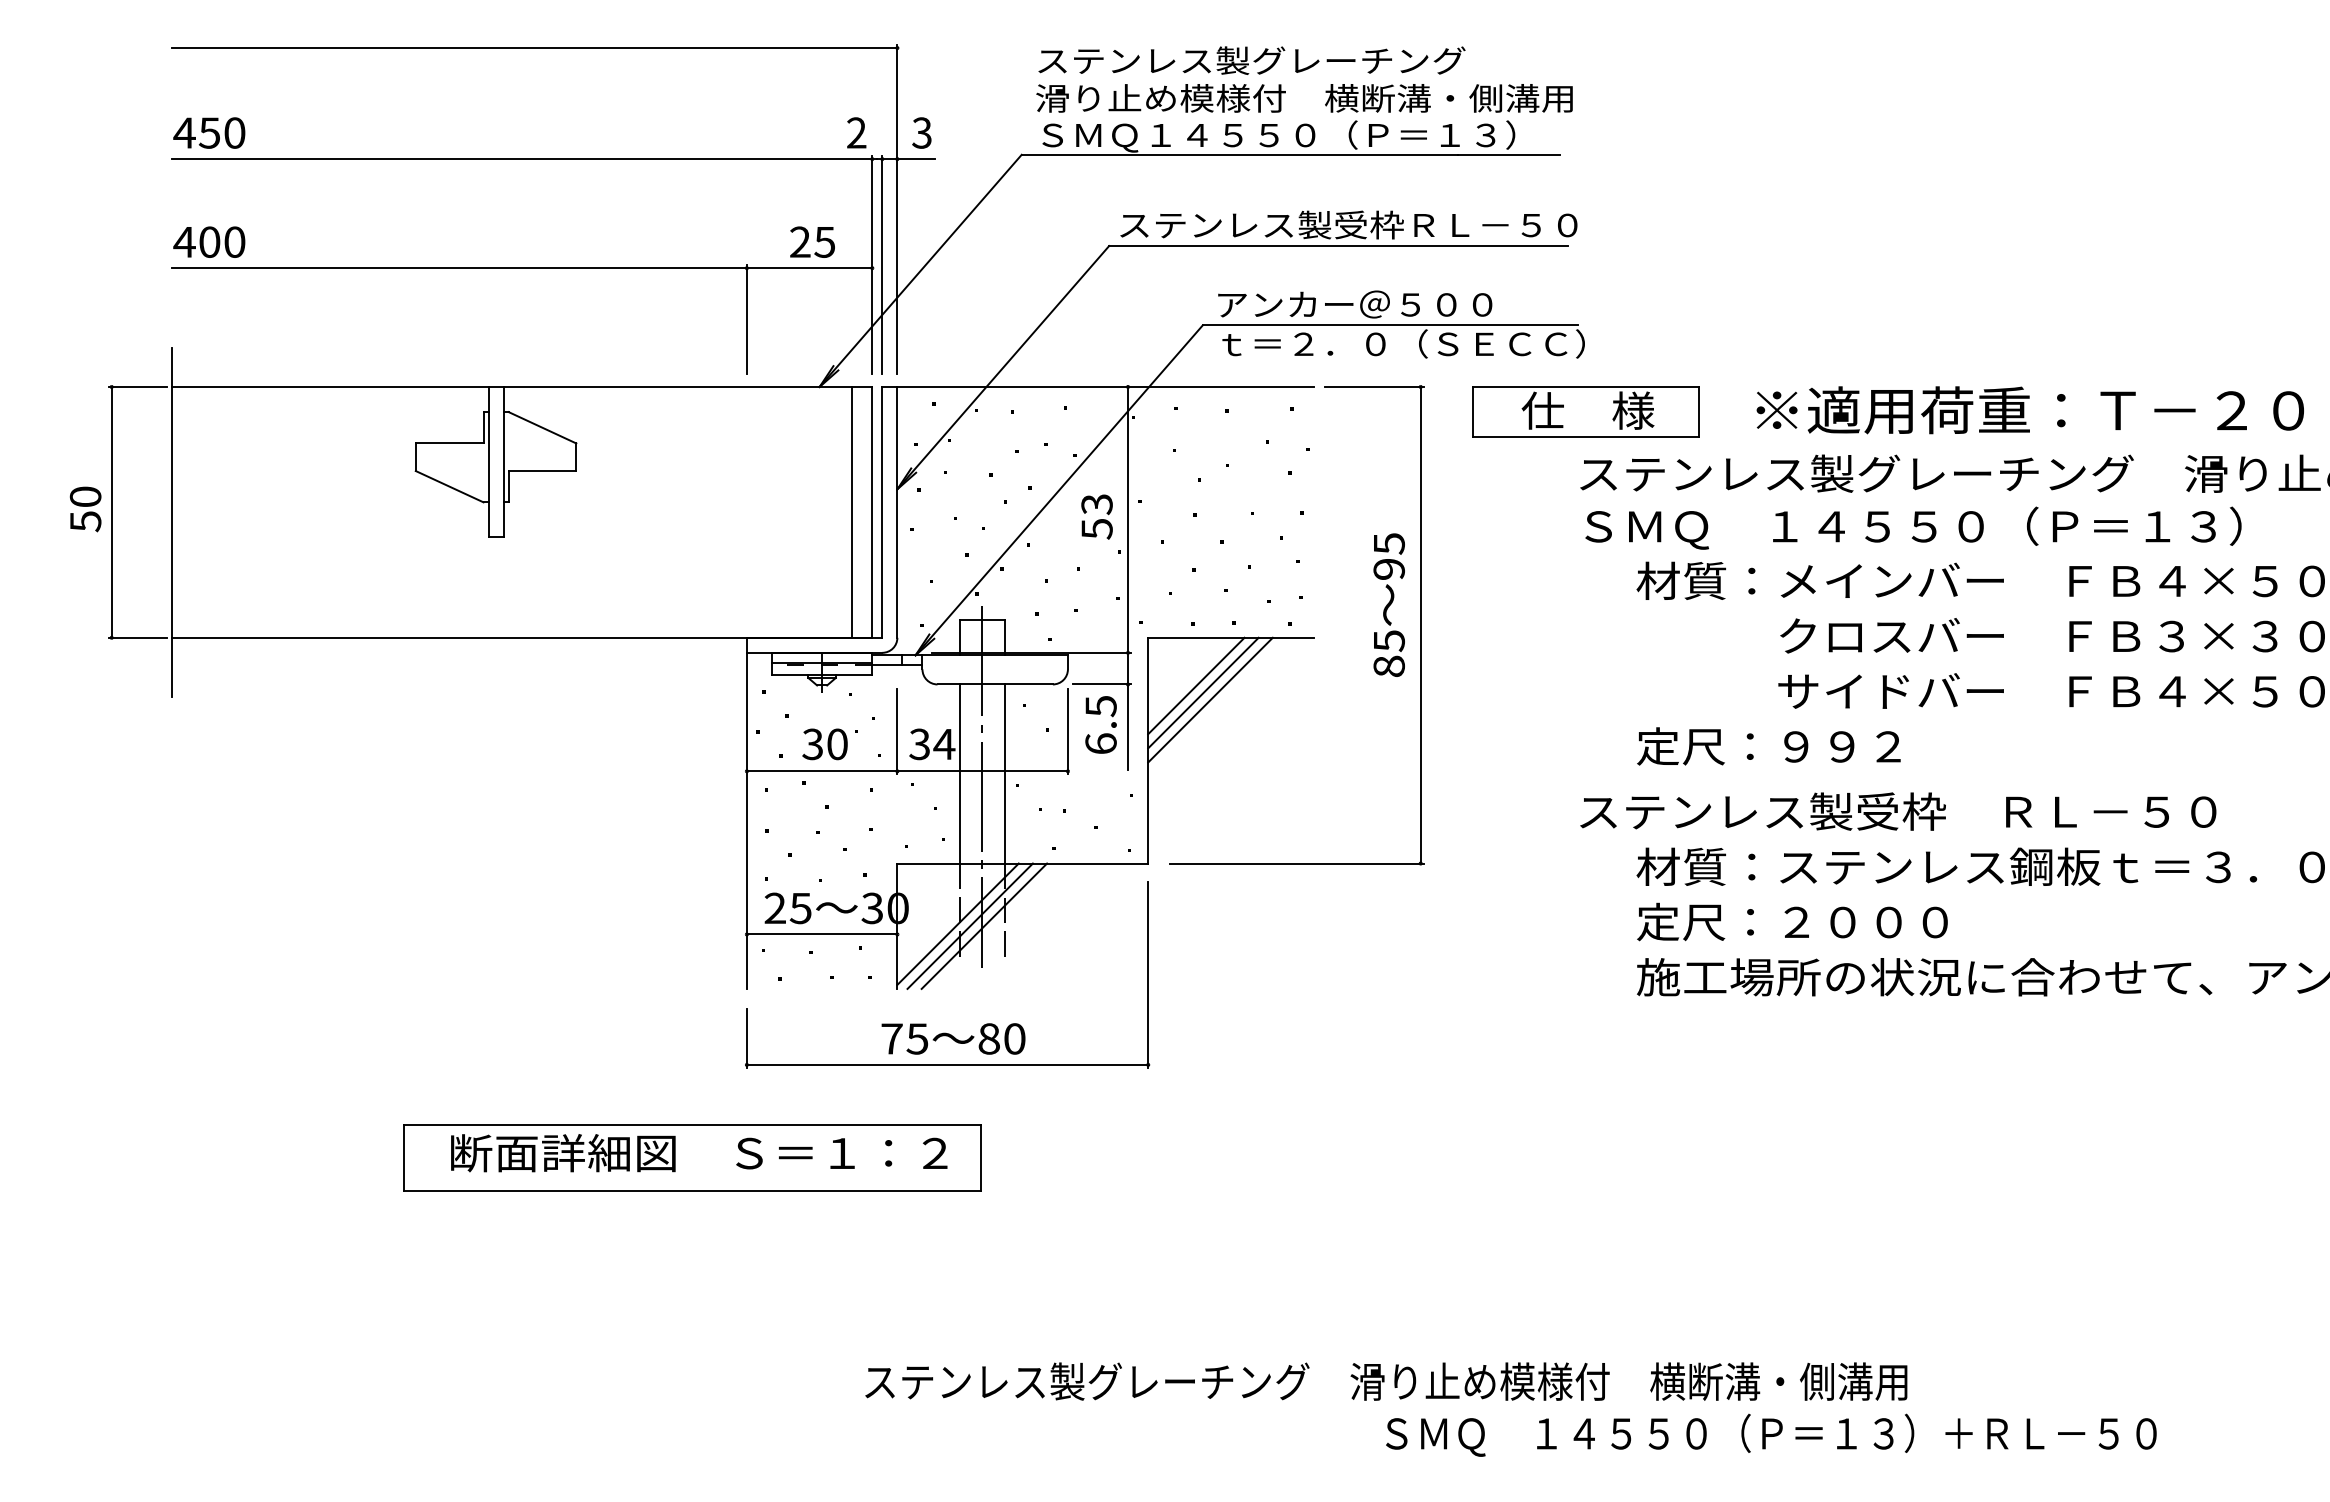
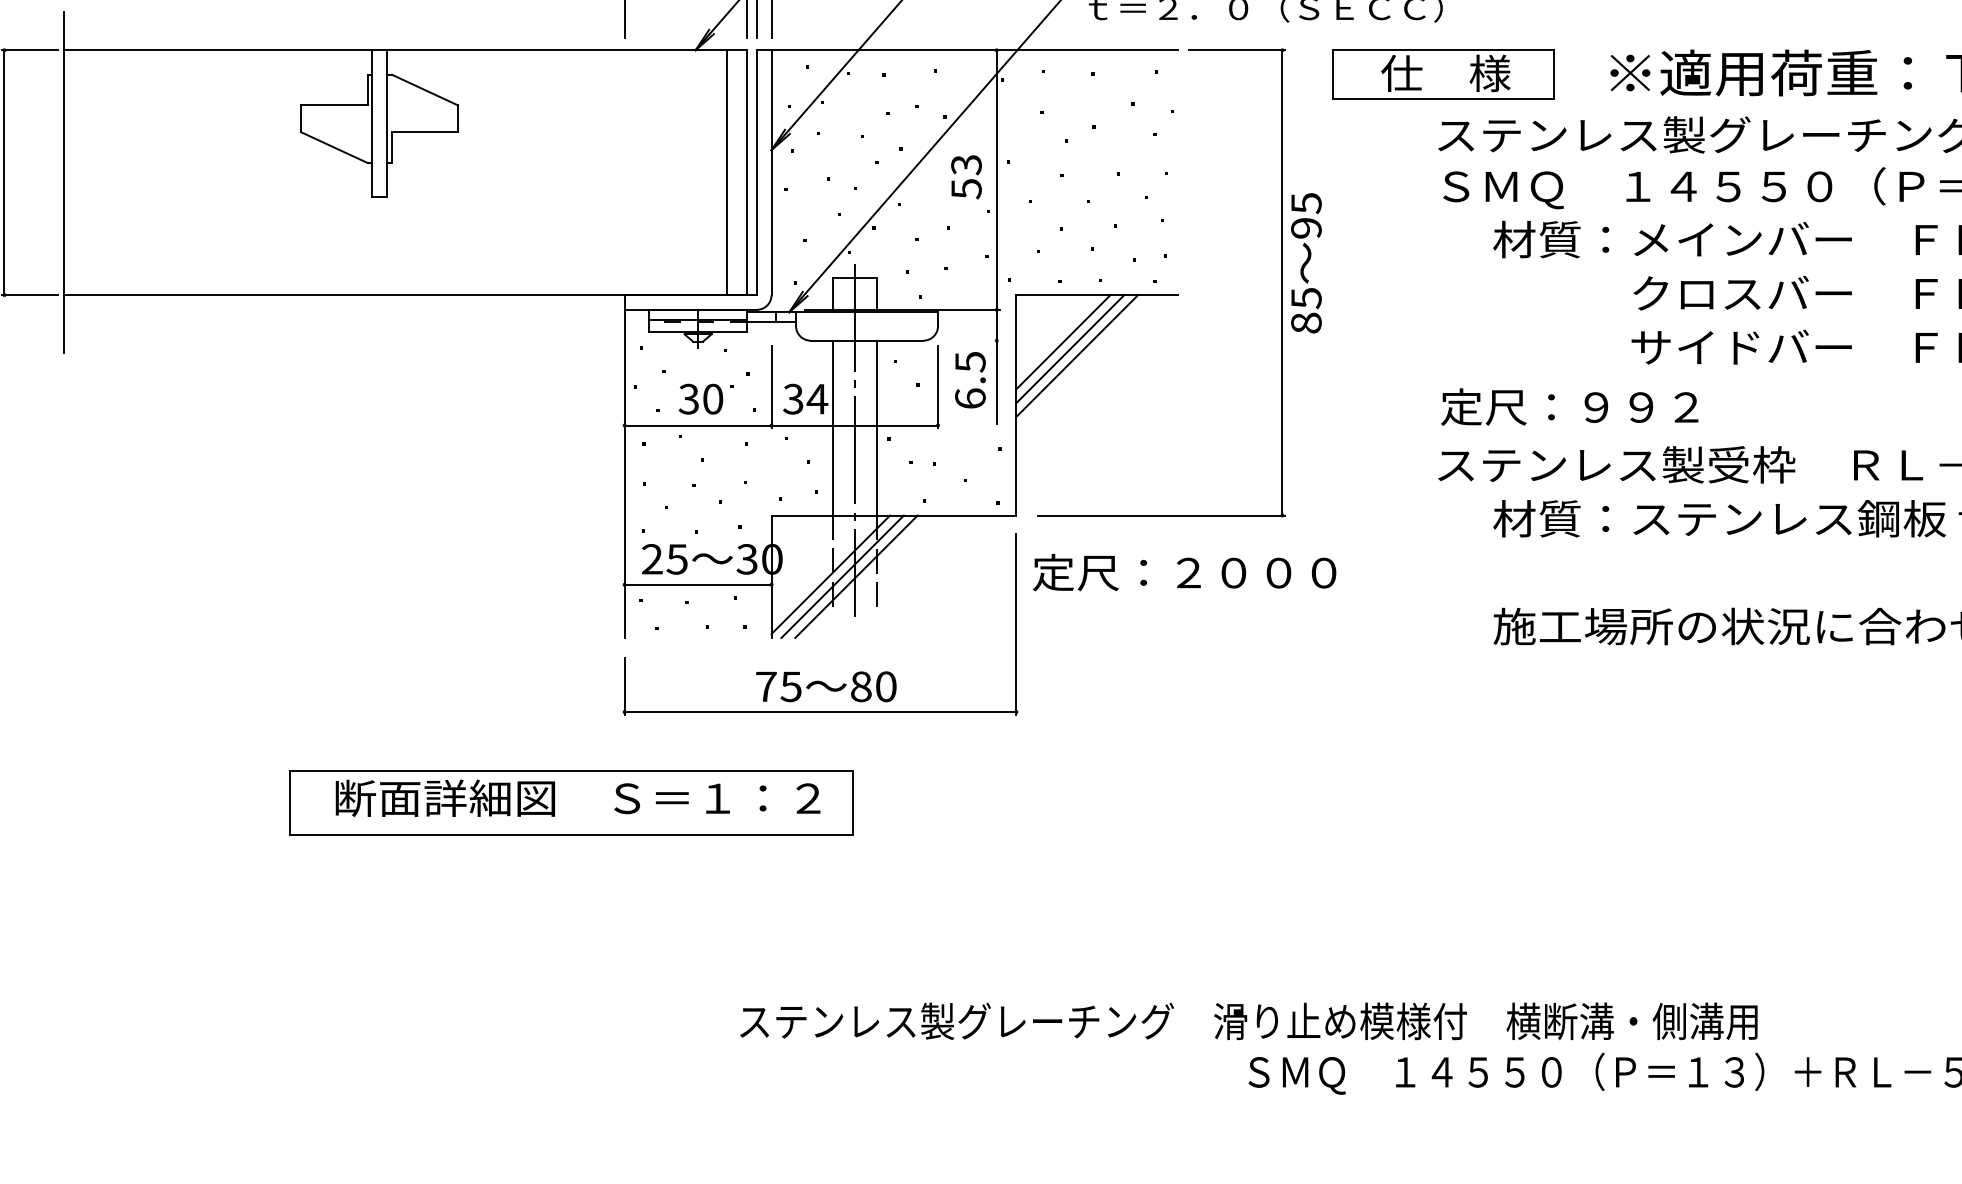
text: (1388, 604) -> (1305, 262), moved
line: (1101, 684) -> (970, 340), removed
text: (1768, 746) -> (1569, 407), moved
text: (1792, 921) -> (1184, 572), moved

